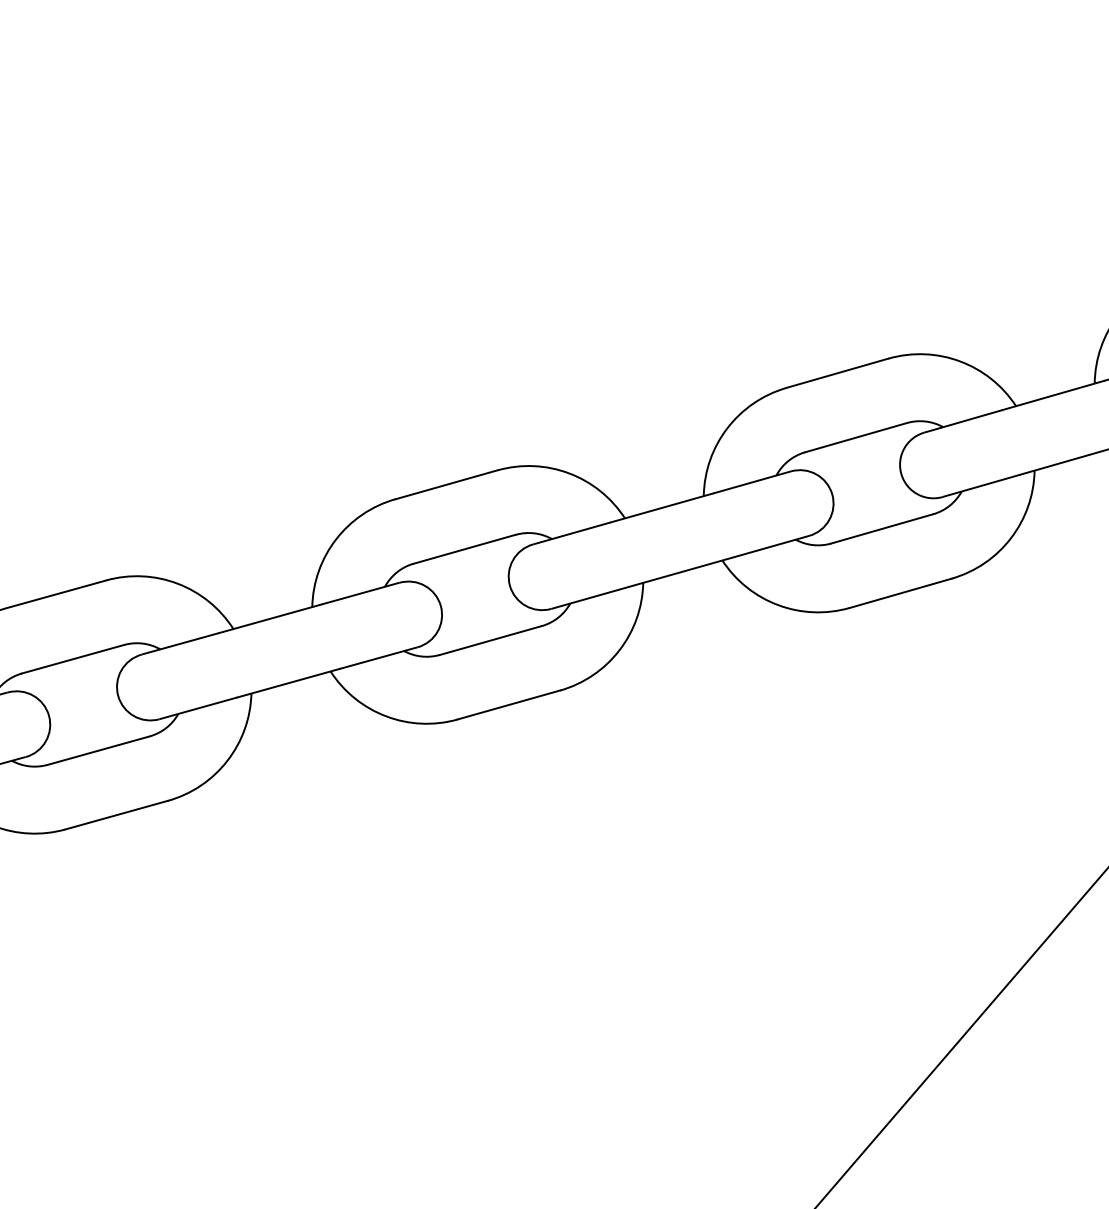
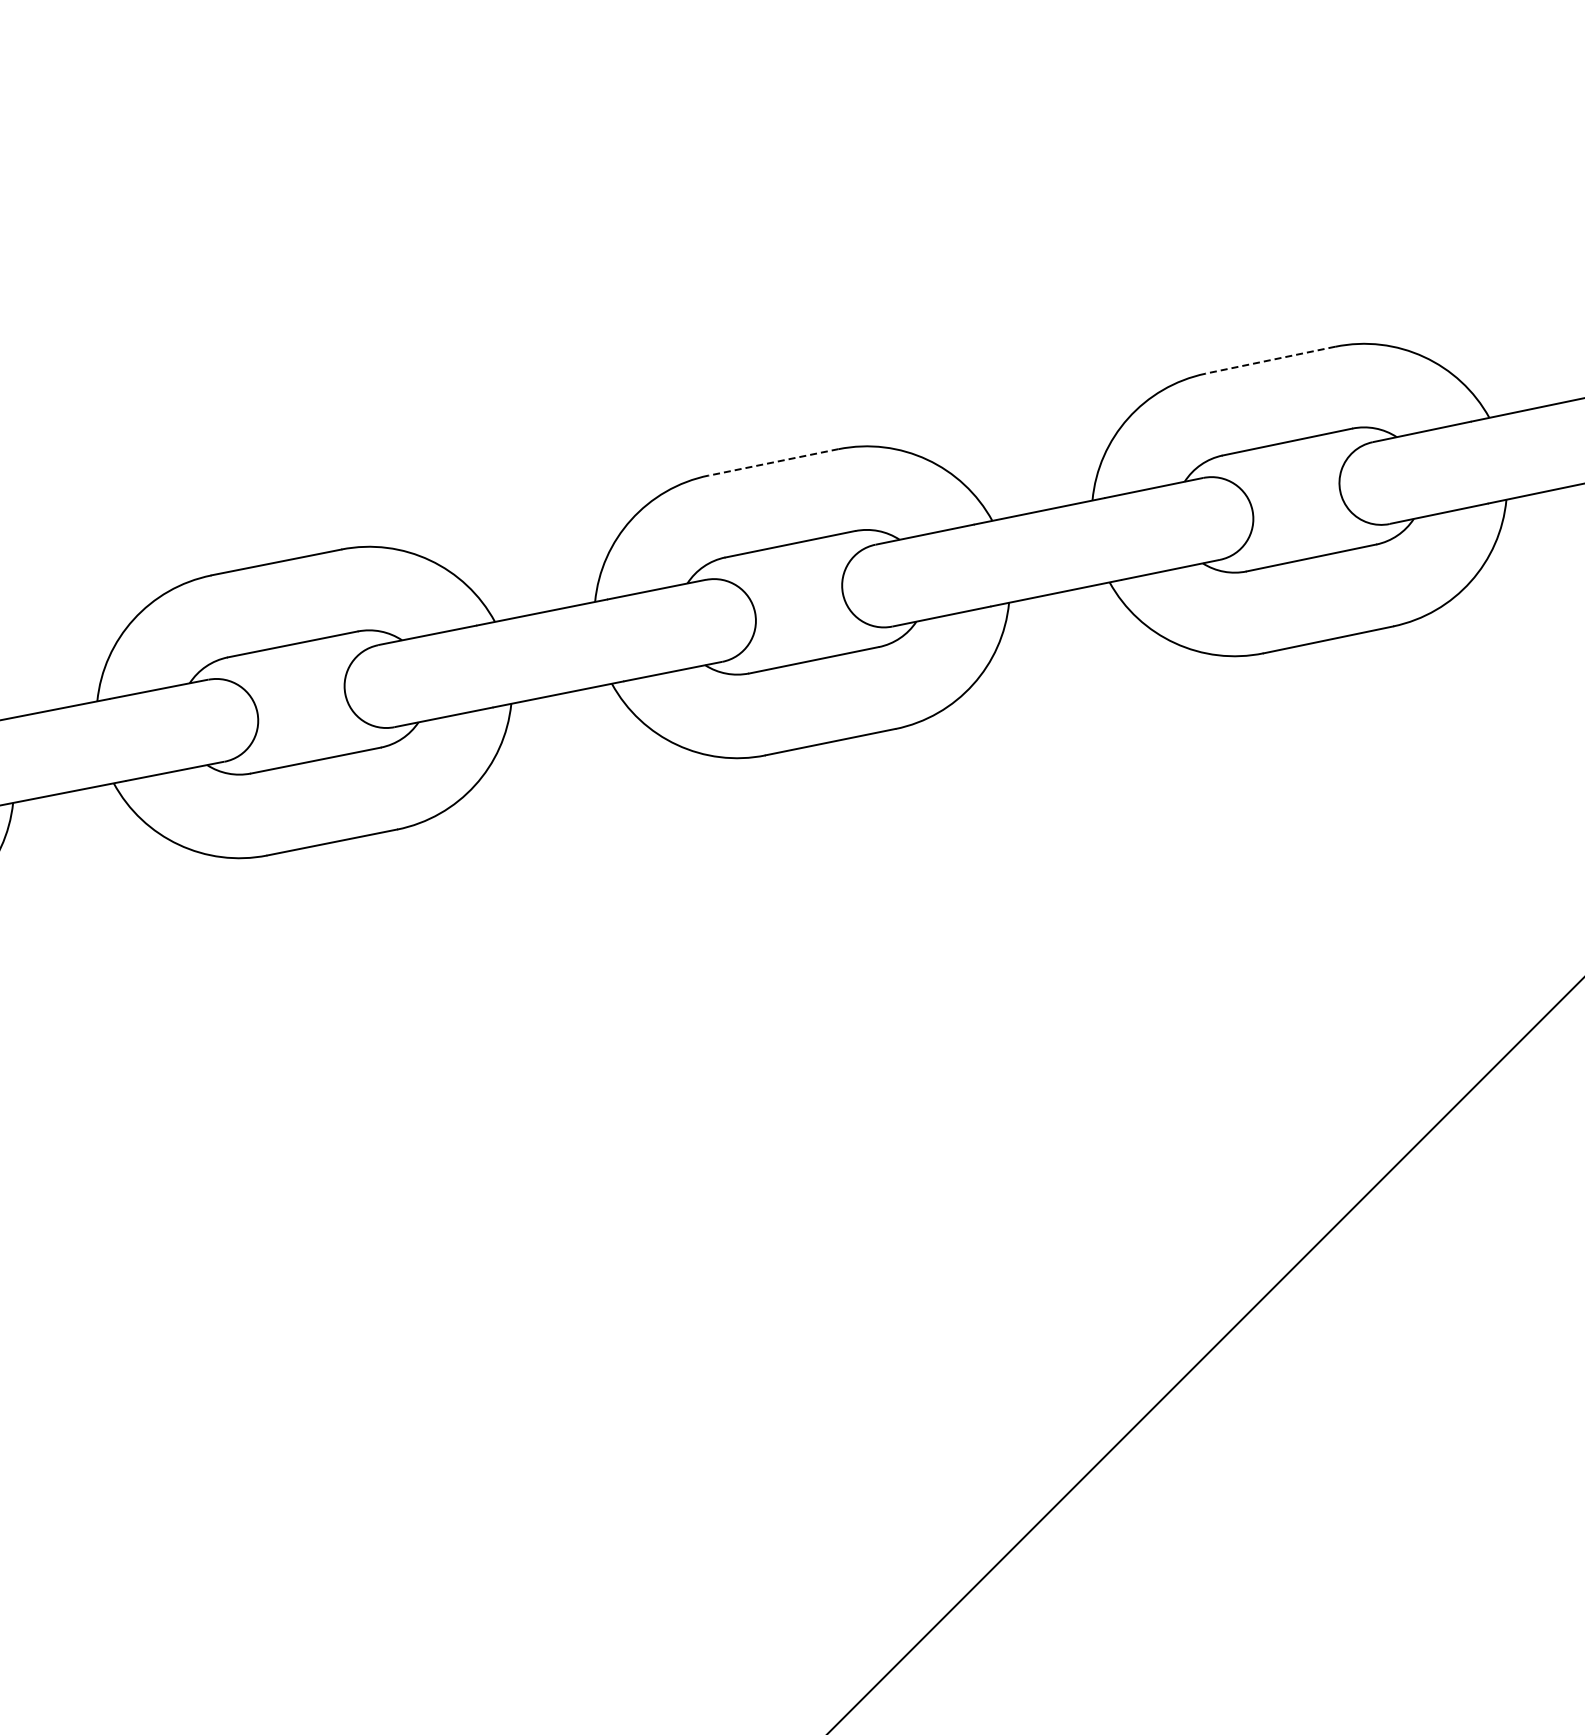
line: (836, 373) -> (1269, 360), solid -> dashed
line: (446, 484) -> (773, 462), solid -> dashed

